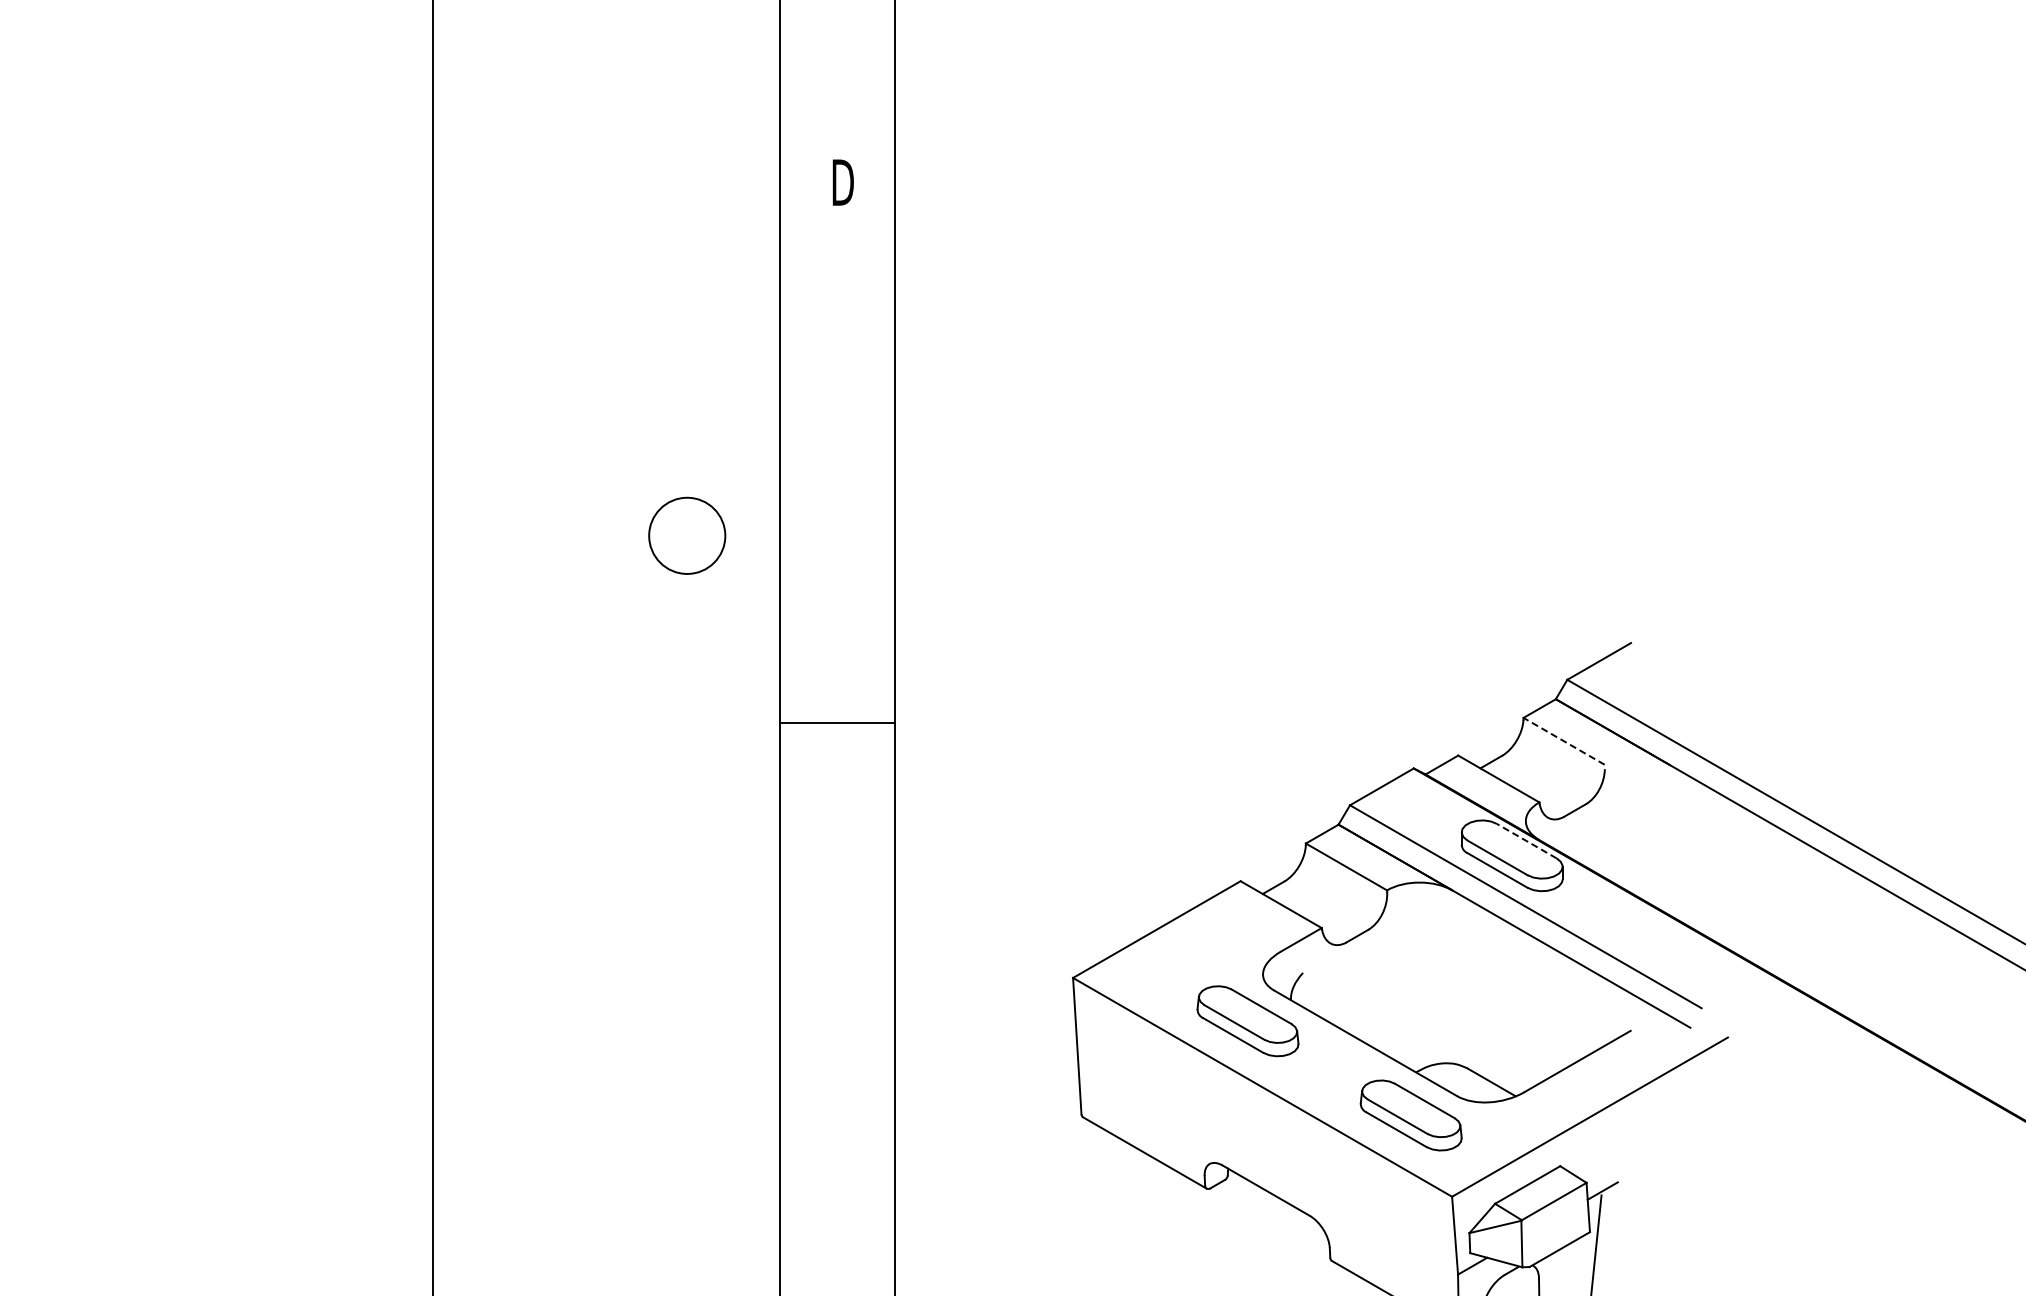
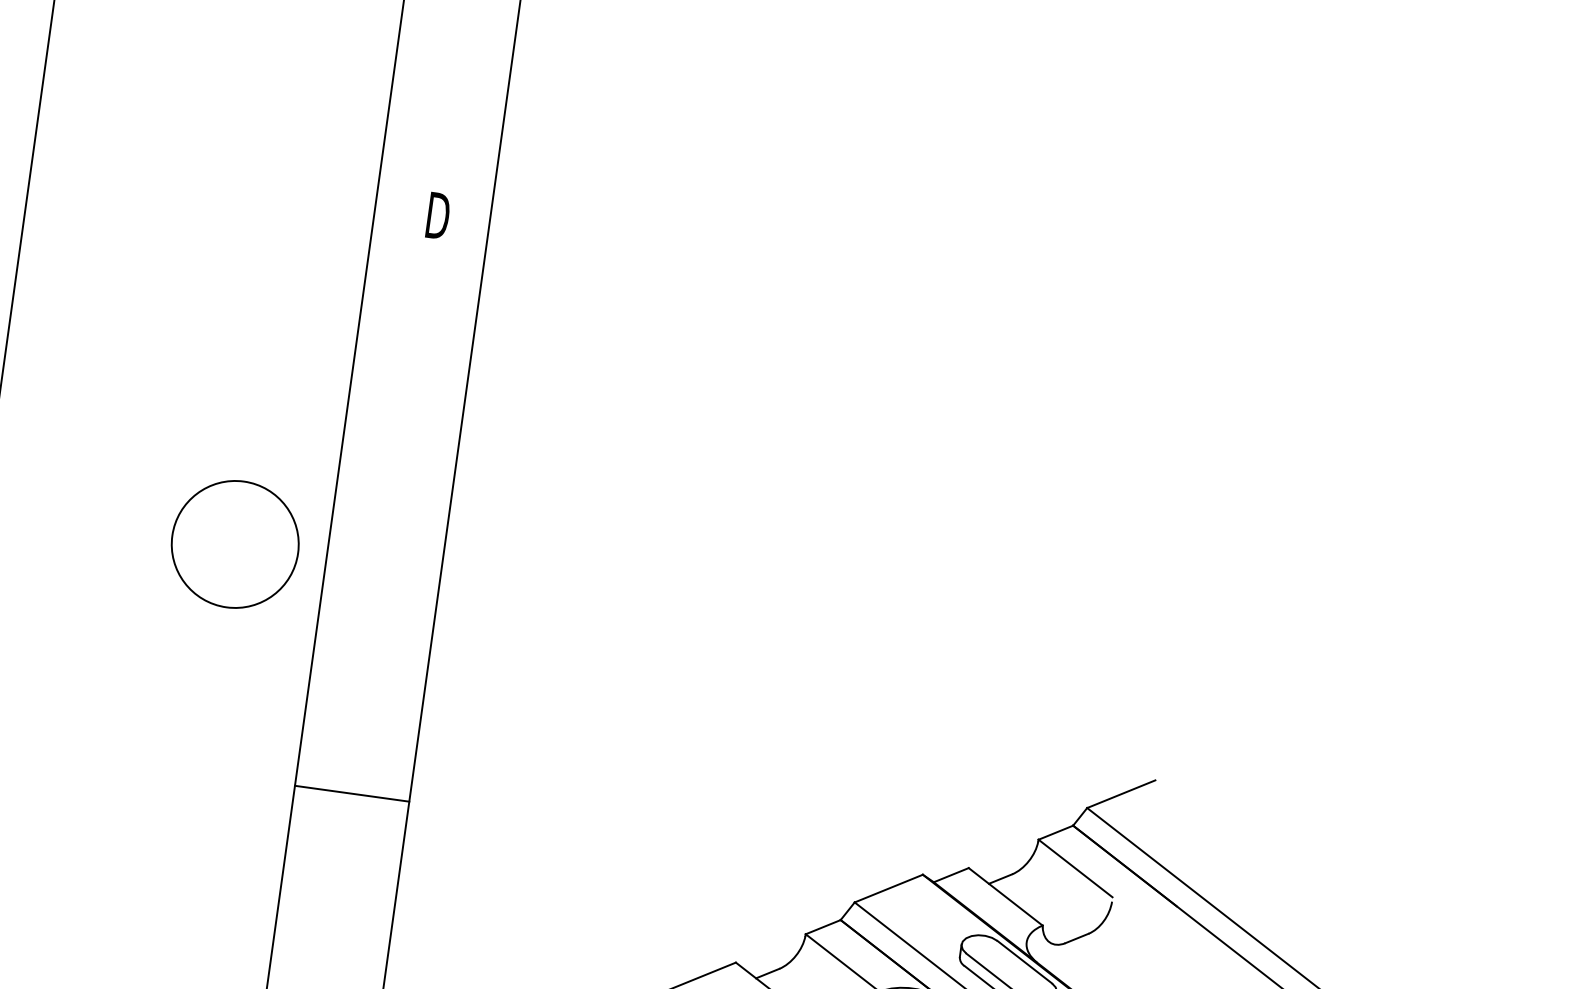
circle: (686, 535) -> (234, 544), size x1.67
line: (837, 722) -> (352, 793), moved
line: (1564, 741) -> (1075, 868), dashed -> solid
line: (1526, 841) -> (1024, 962), dashed -> solid

